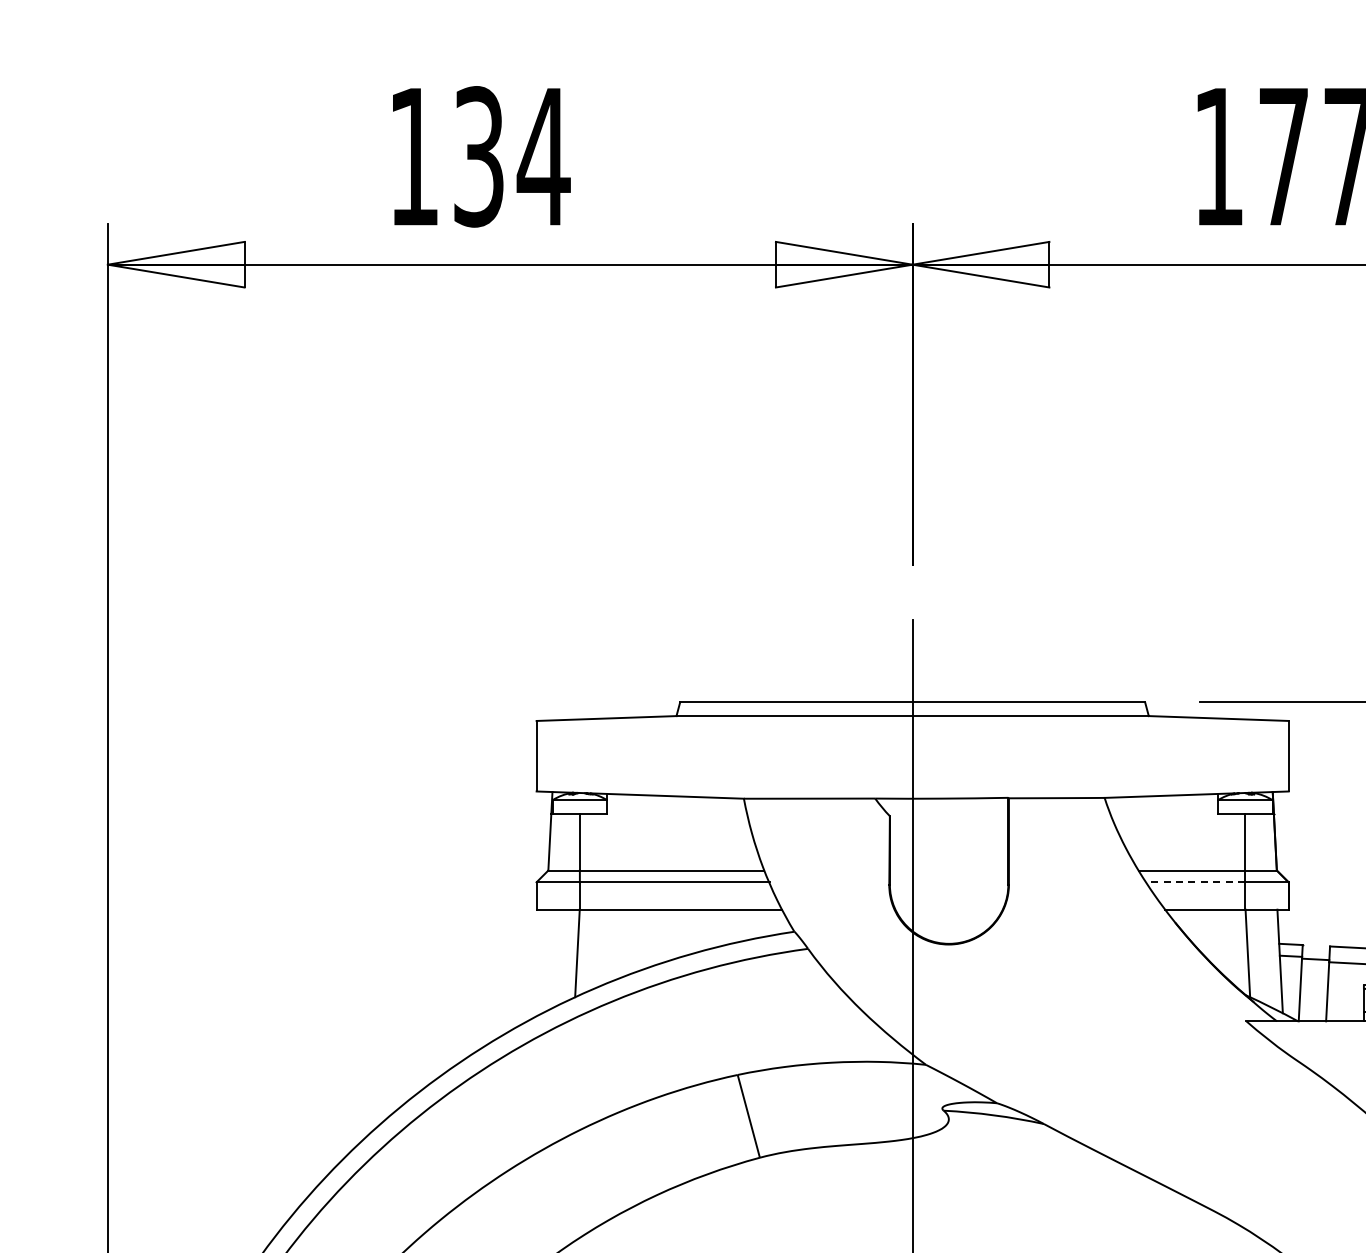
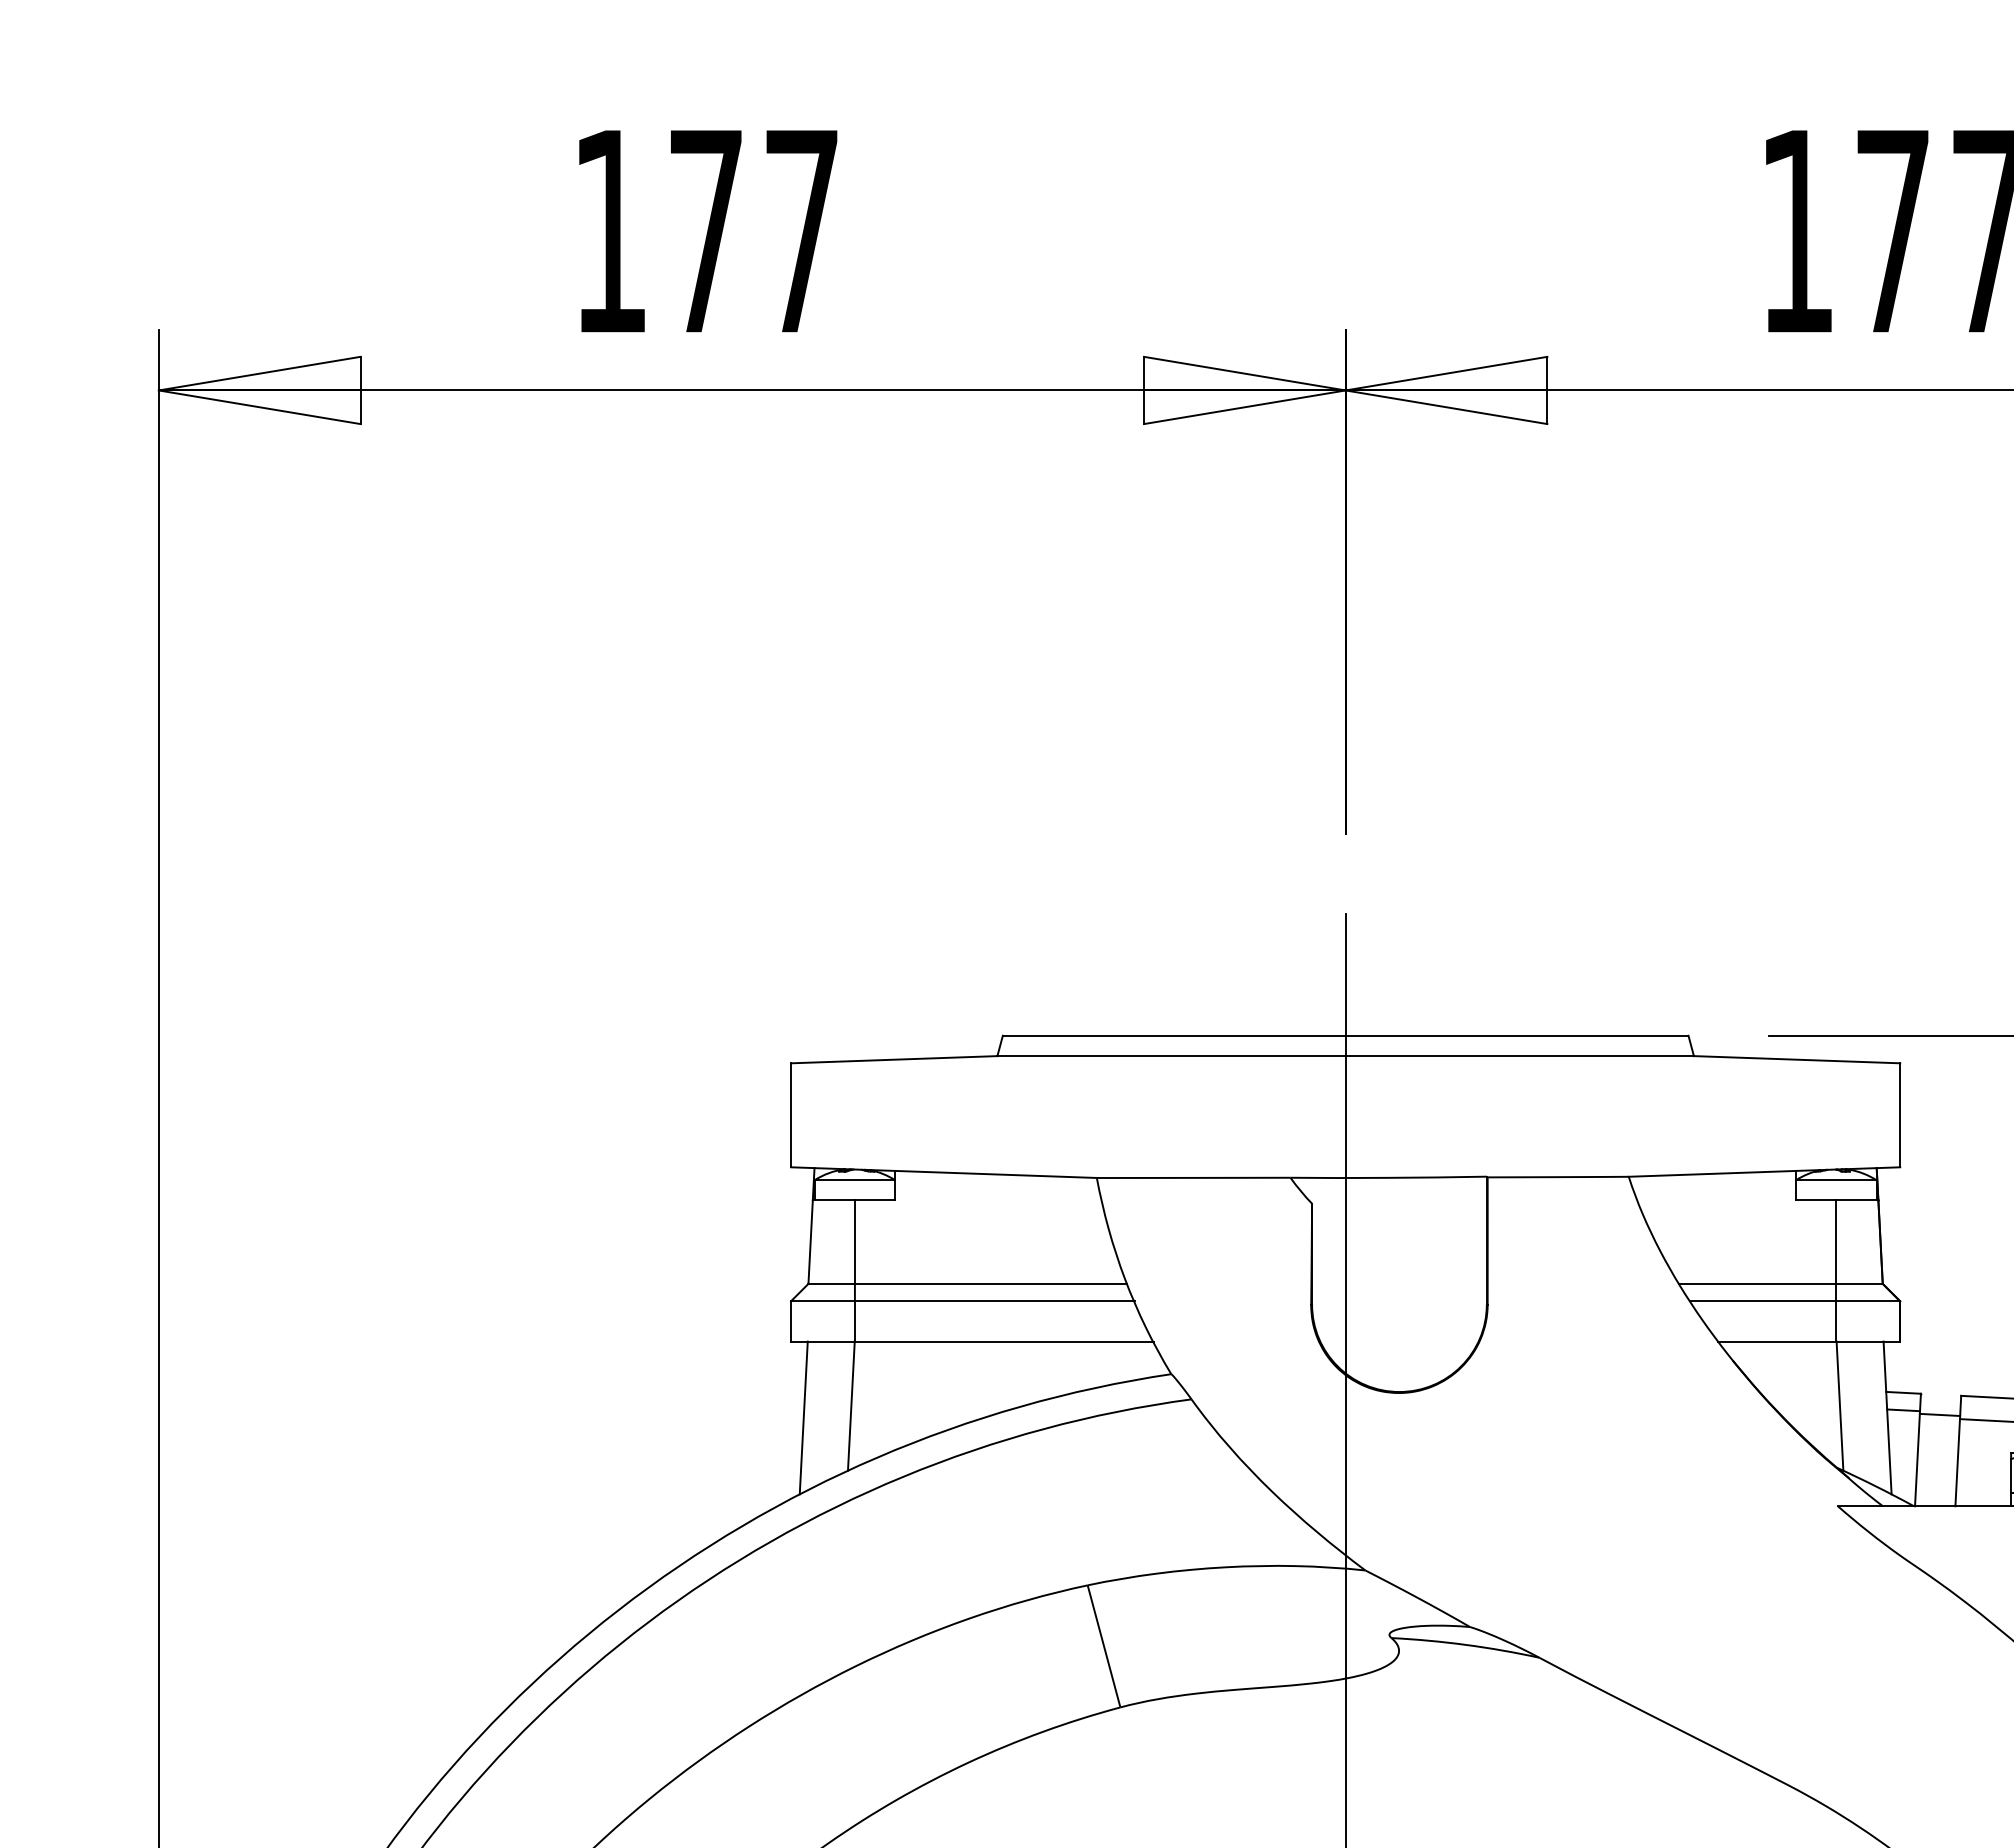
text: (512, 156) -> (755, 230), 134 -> 177
line: (1195, 882) -> (1762, 1301), dashed -> solid
line: (544, 961) -> (802, 1418), added

